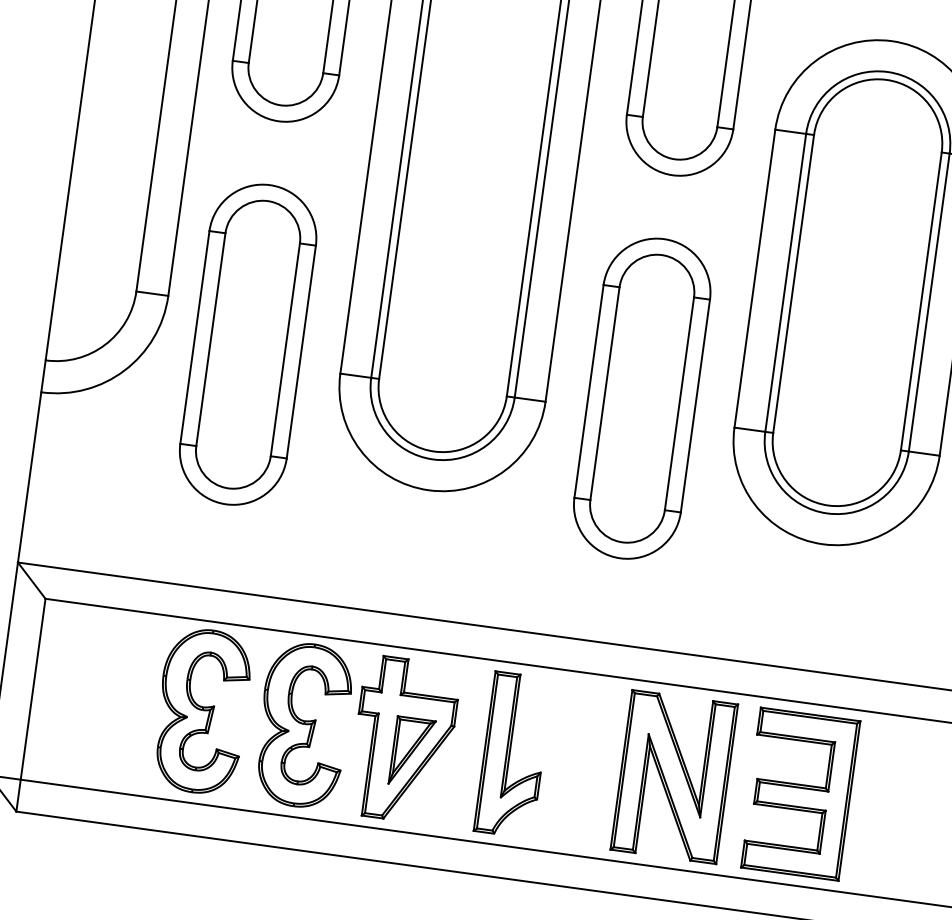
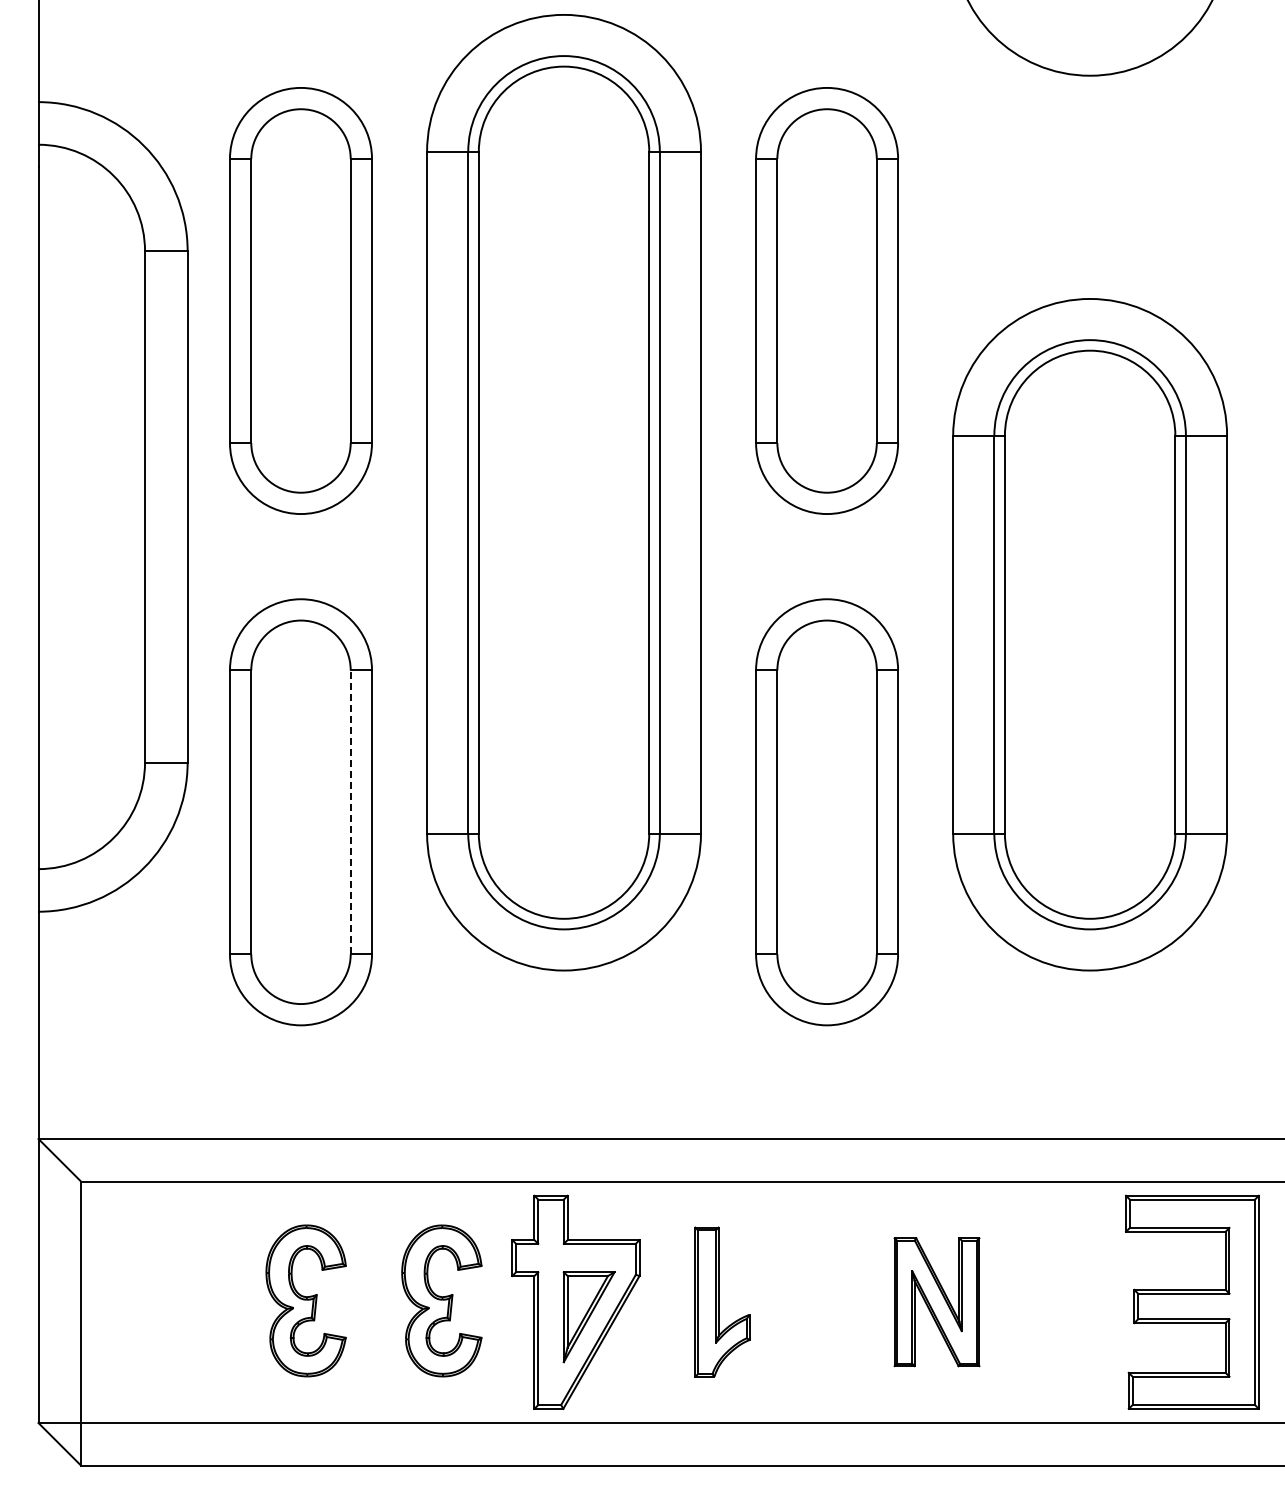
line: (285, 349) -> (350, 811), solid -> dashed
part: (201, 710) -> (305, 1300), size x0.7
part: (303, 724) -> (441, 1300), size x0.7
part: (512, 754) -> (721, 1301), size x0.7
part: (673, 776) -> (936, 1301), size x0.6
part: (799, 793) -> (1192, 1301), moved

